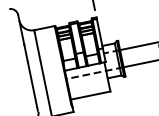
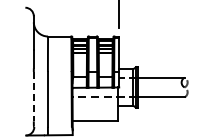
line: (32, 85) -> (33, 96), solid -> dashed

